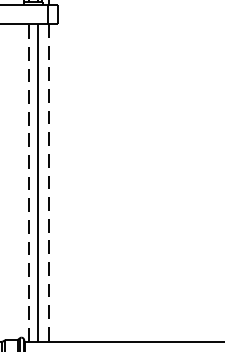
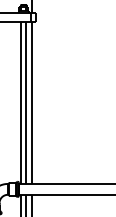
line: (28, 183) -> (21, 103), dashed -> solid
line: (48, 183) -> (31, 103), dashed -> solid

